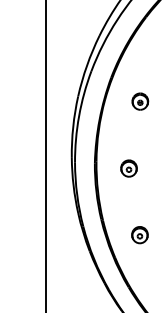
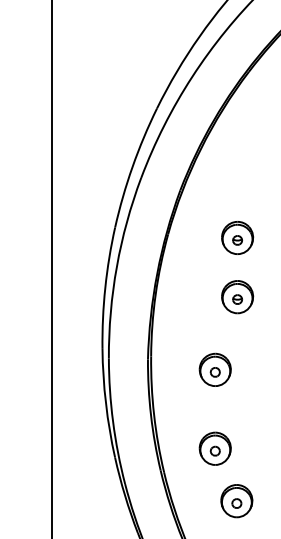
part: (140, 131) -> (237, 296), added
part: (128, 208) -> (214, 448), added

